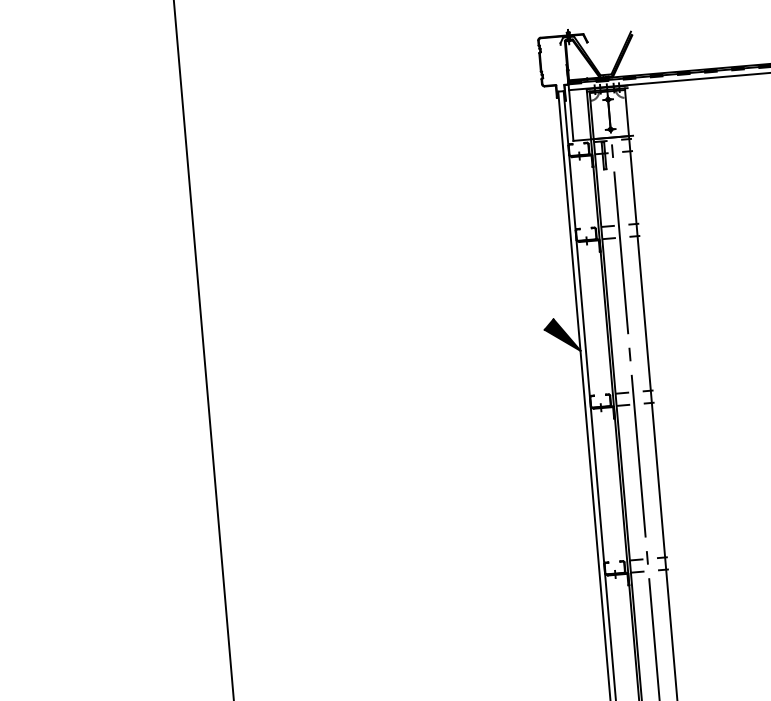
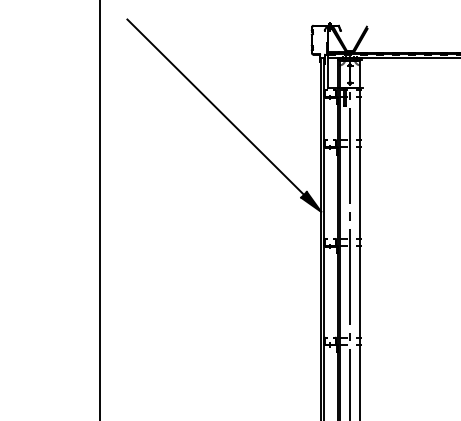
line: (386, 188) -> (215, 106), added

